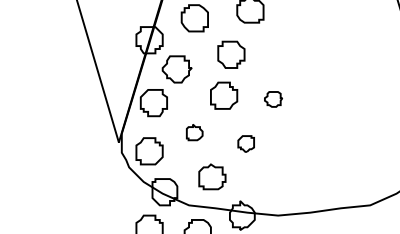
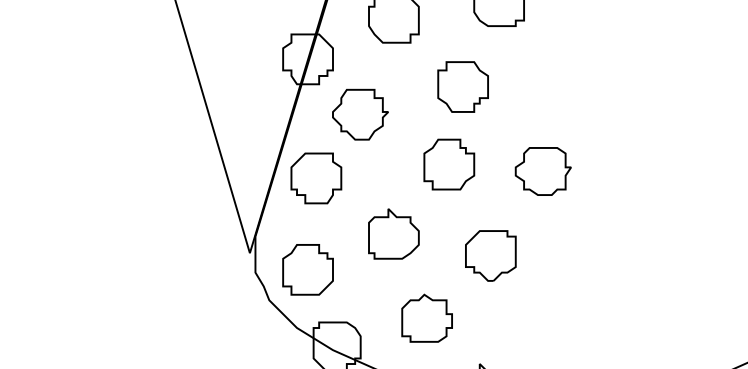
part: (273, 99) -> (542, 171), size x1.67
part: (194, 132) -> (393, 234), size x1.67
part: (246, 143) -> (491, 255), size x1.67

